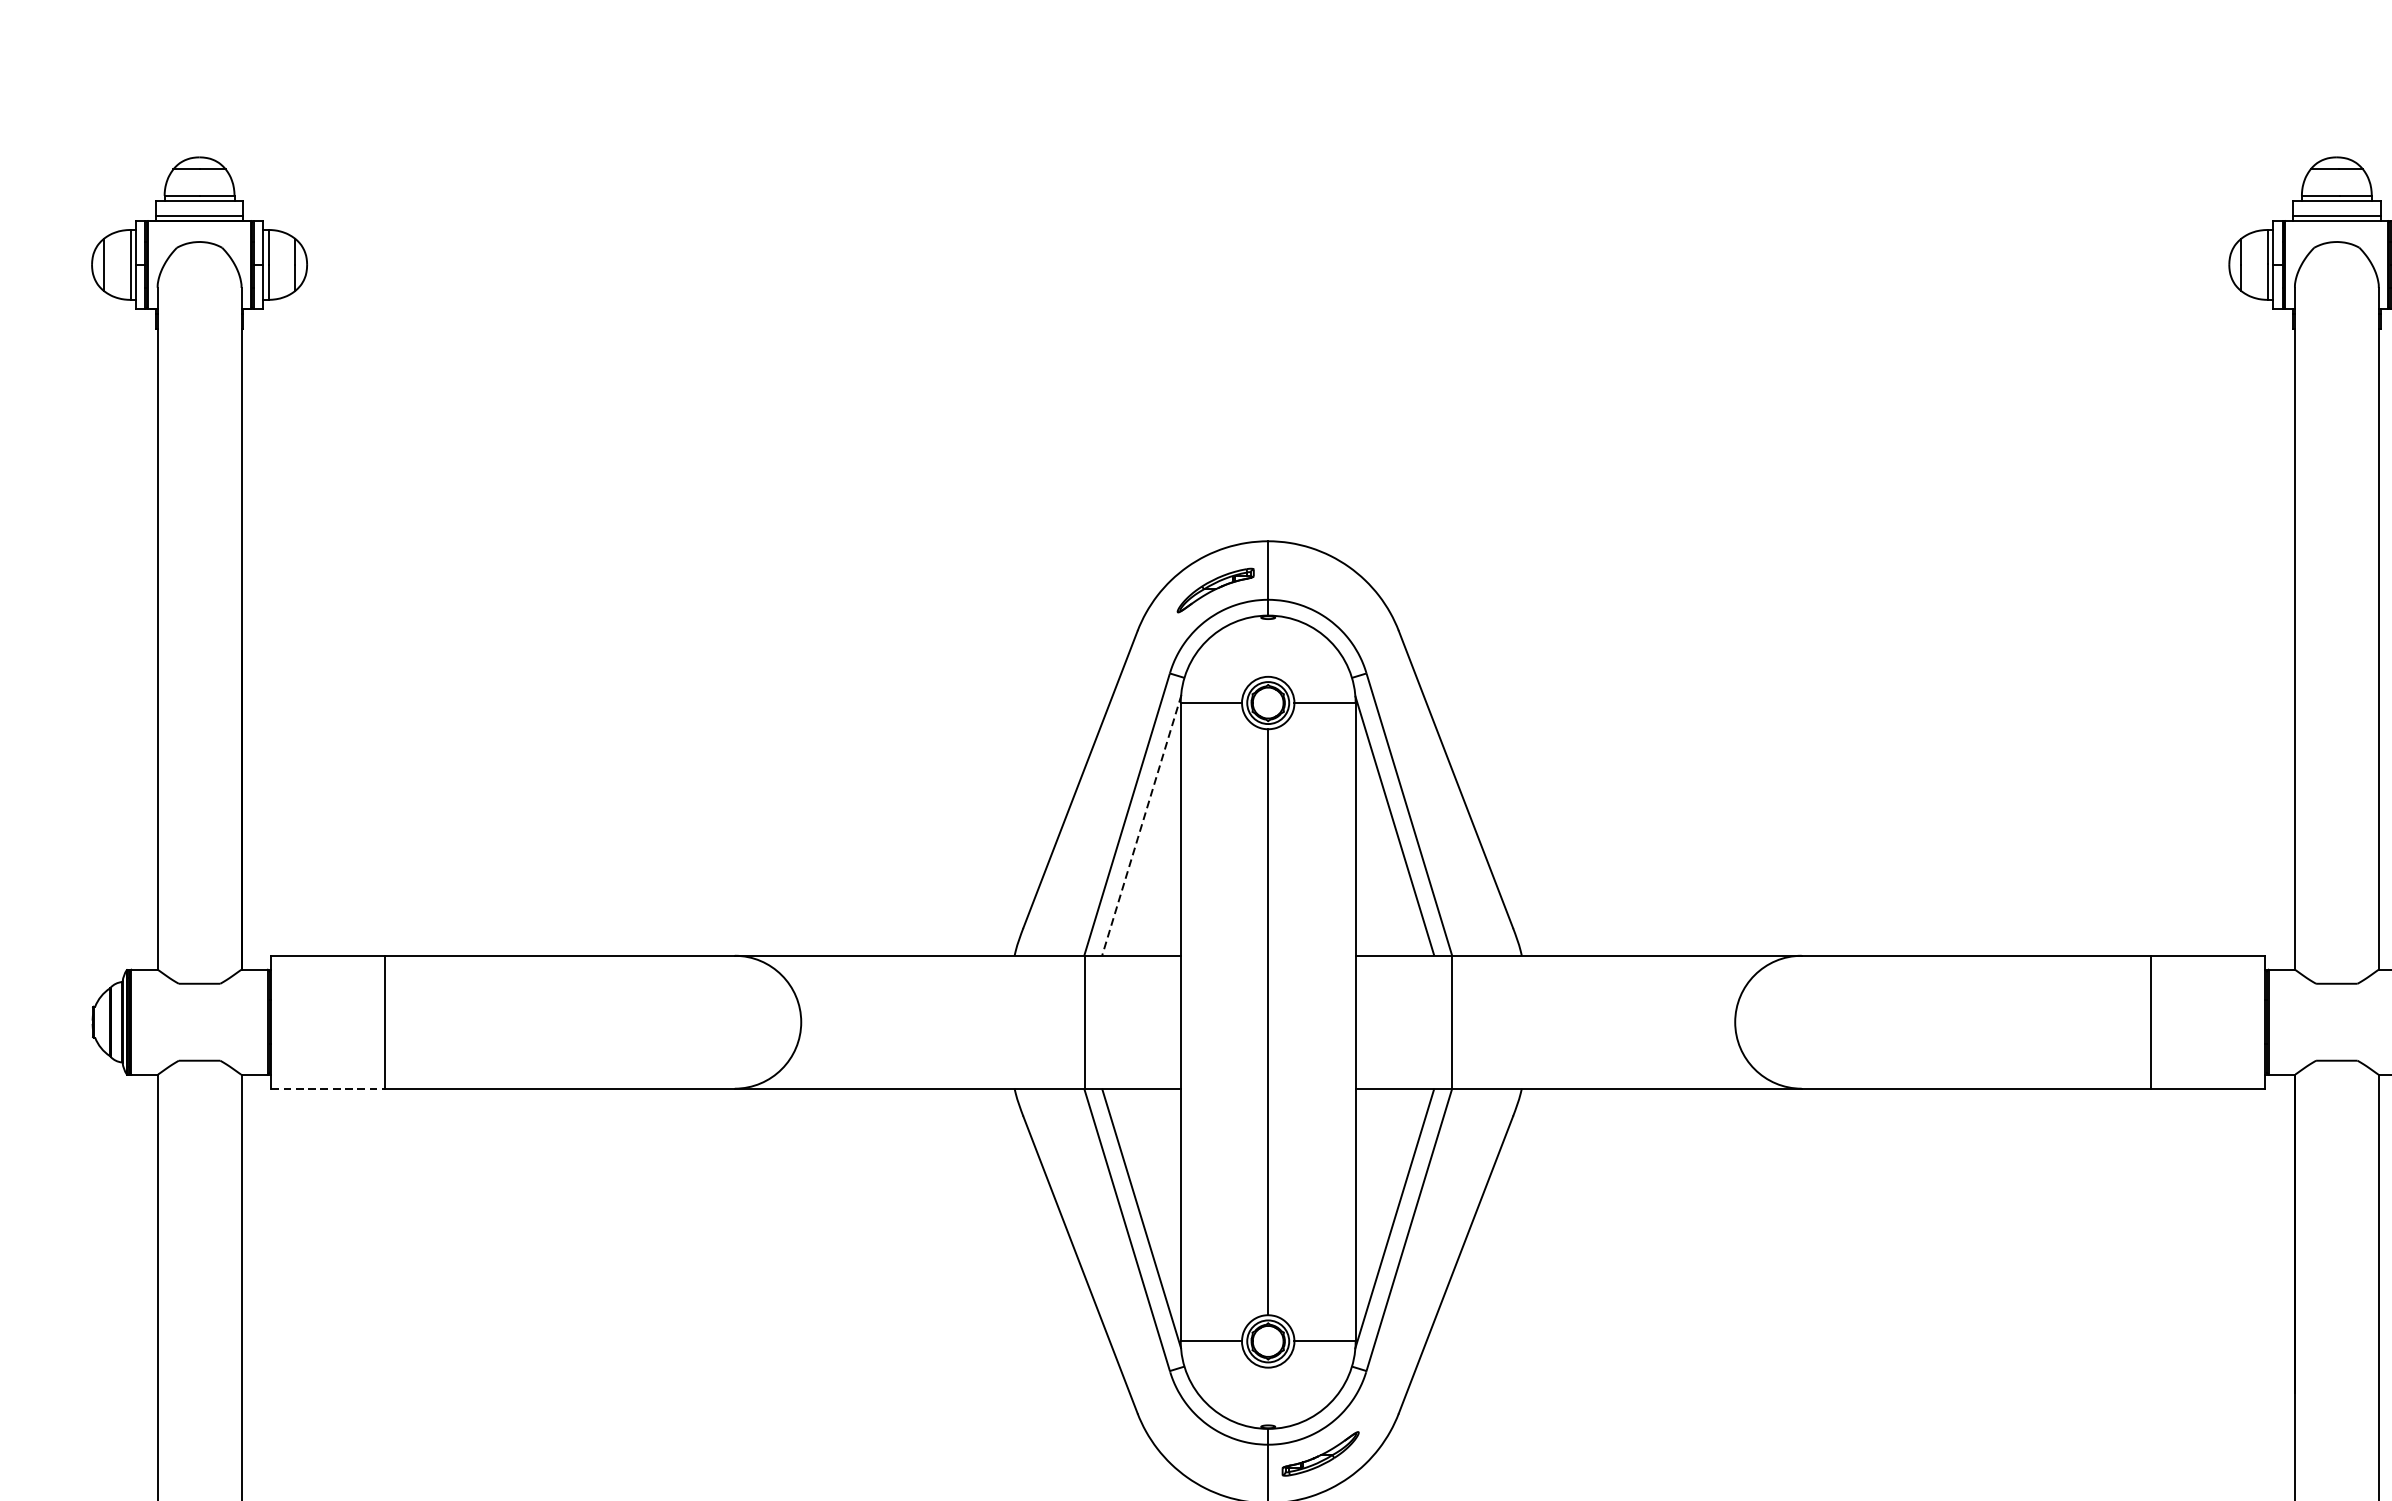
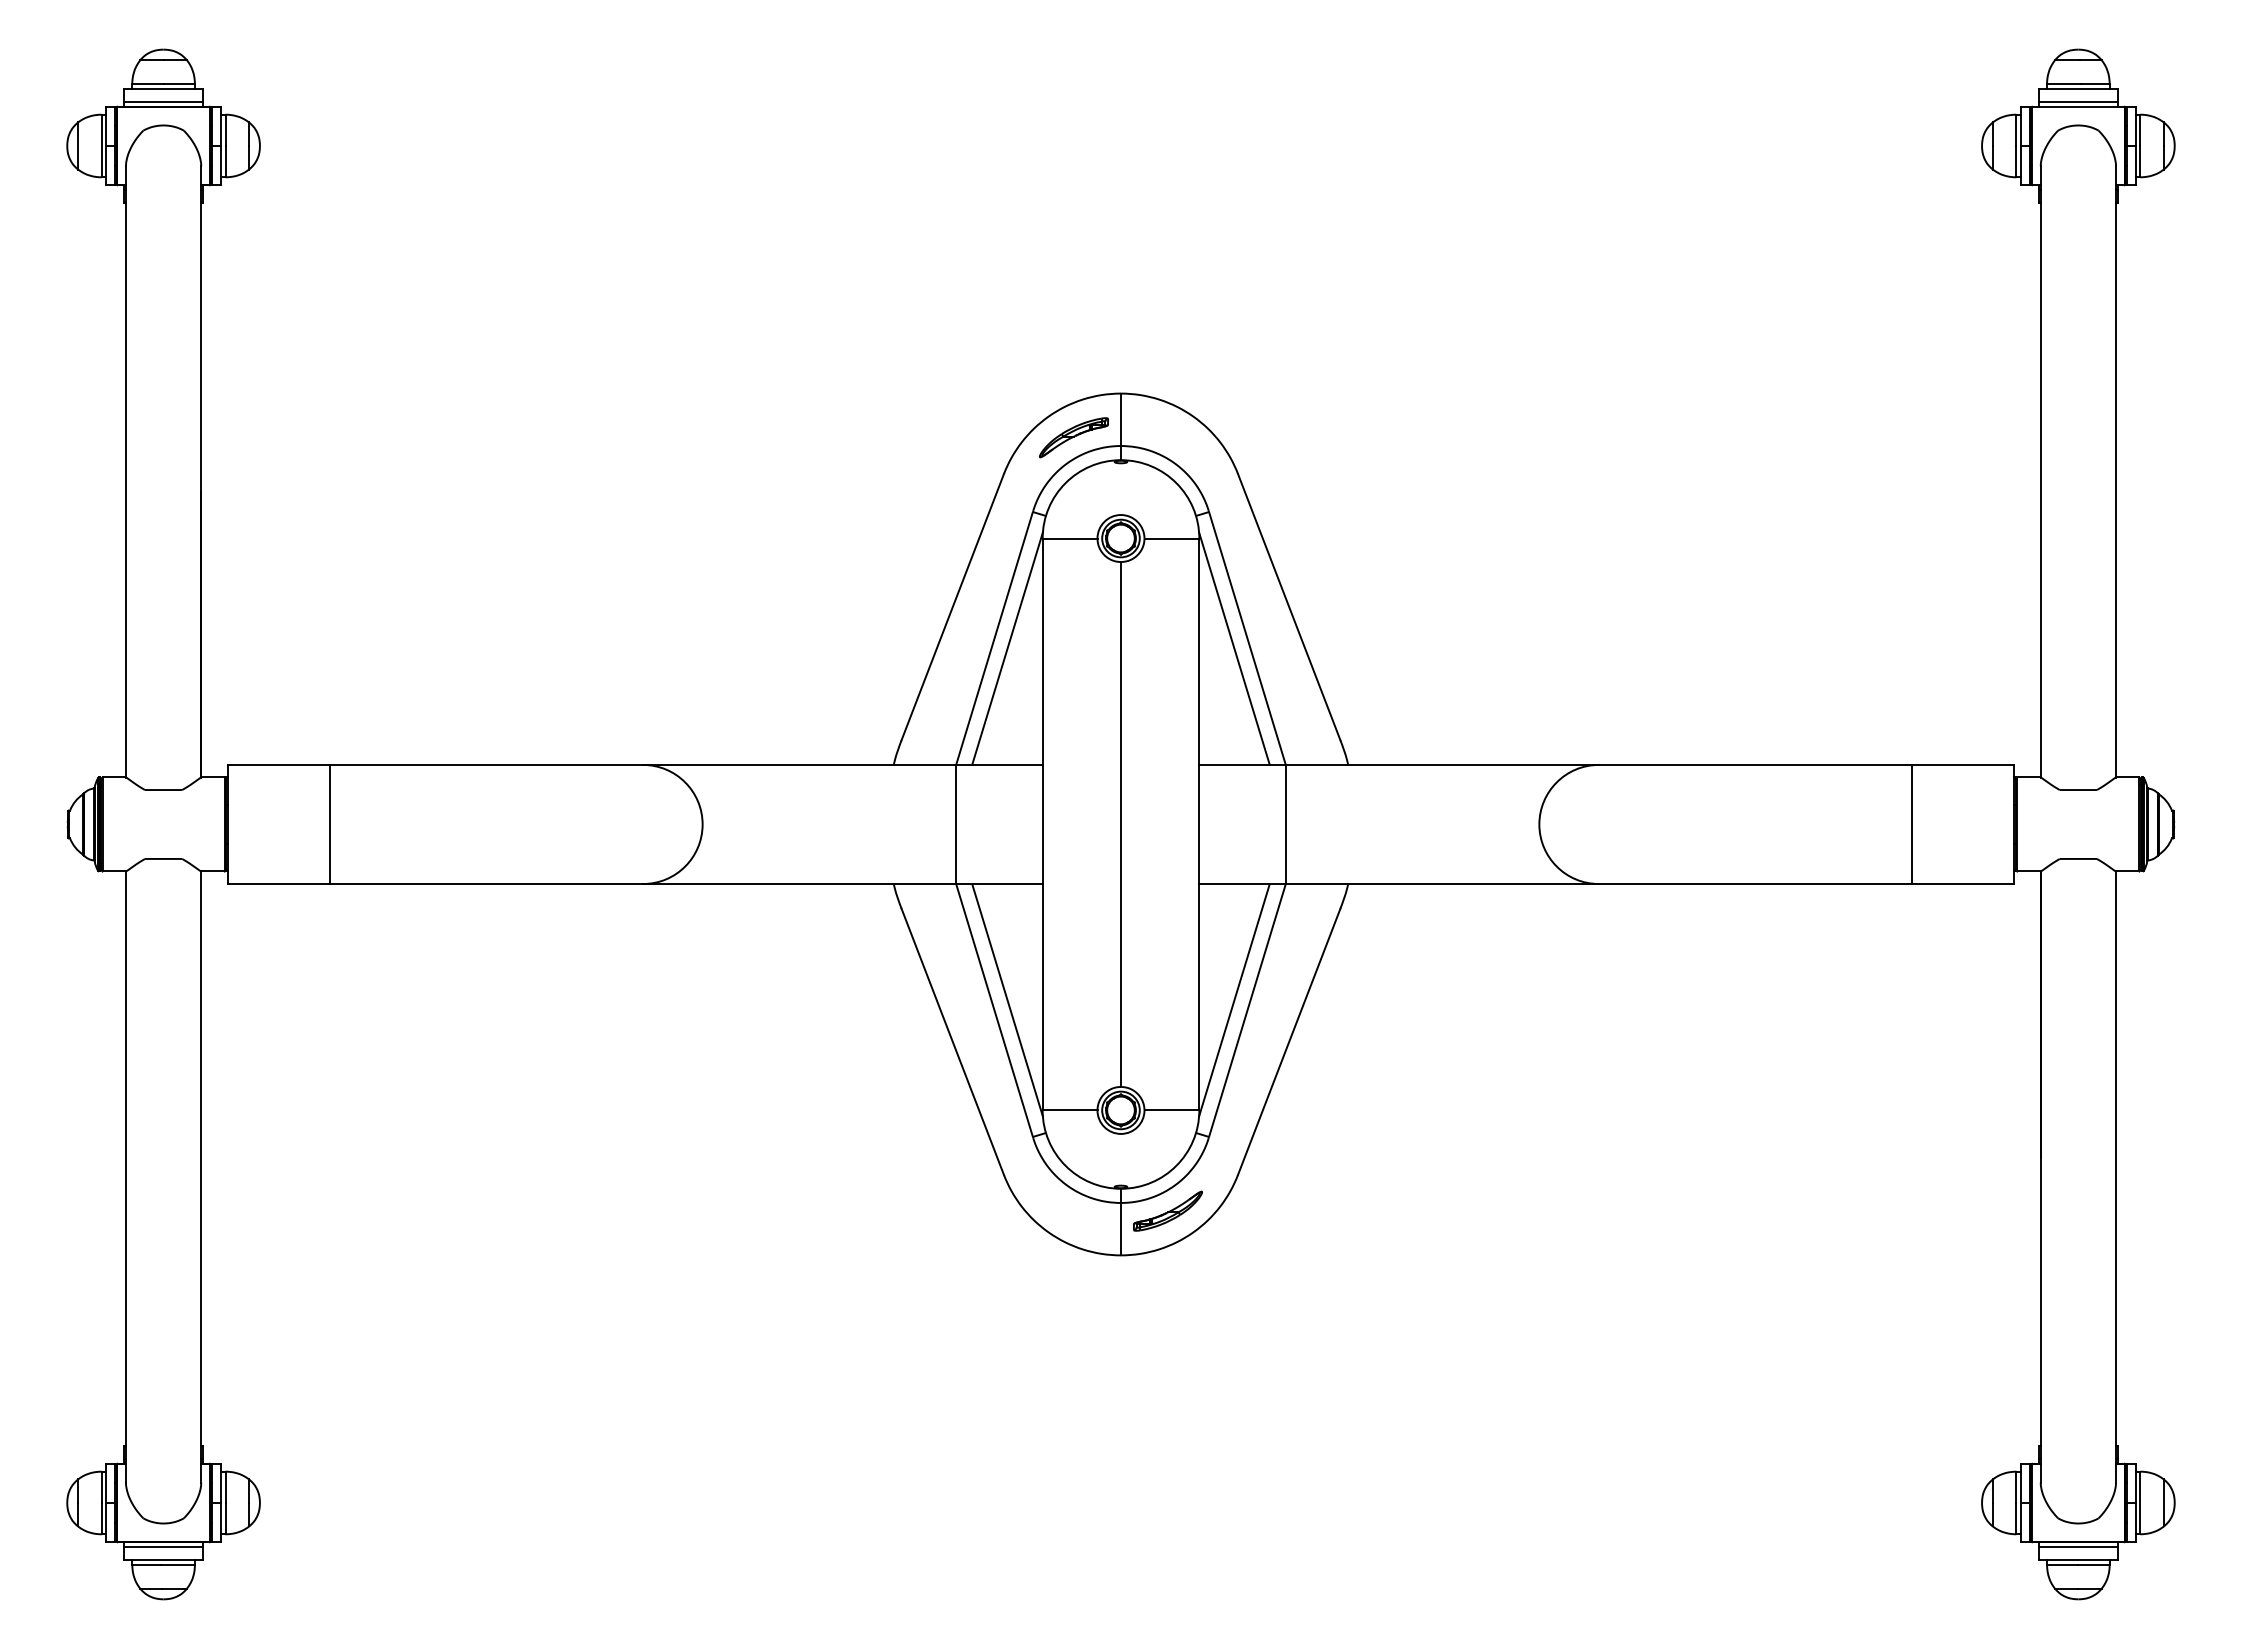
line: (1141, 825) -> (1007, 648), dashed -> solid
line: (327, 1089) -> (278, 884), dashed -> solid

